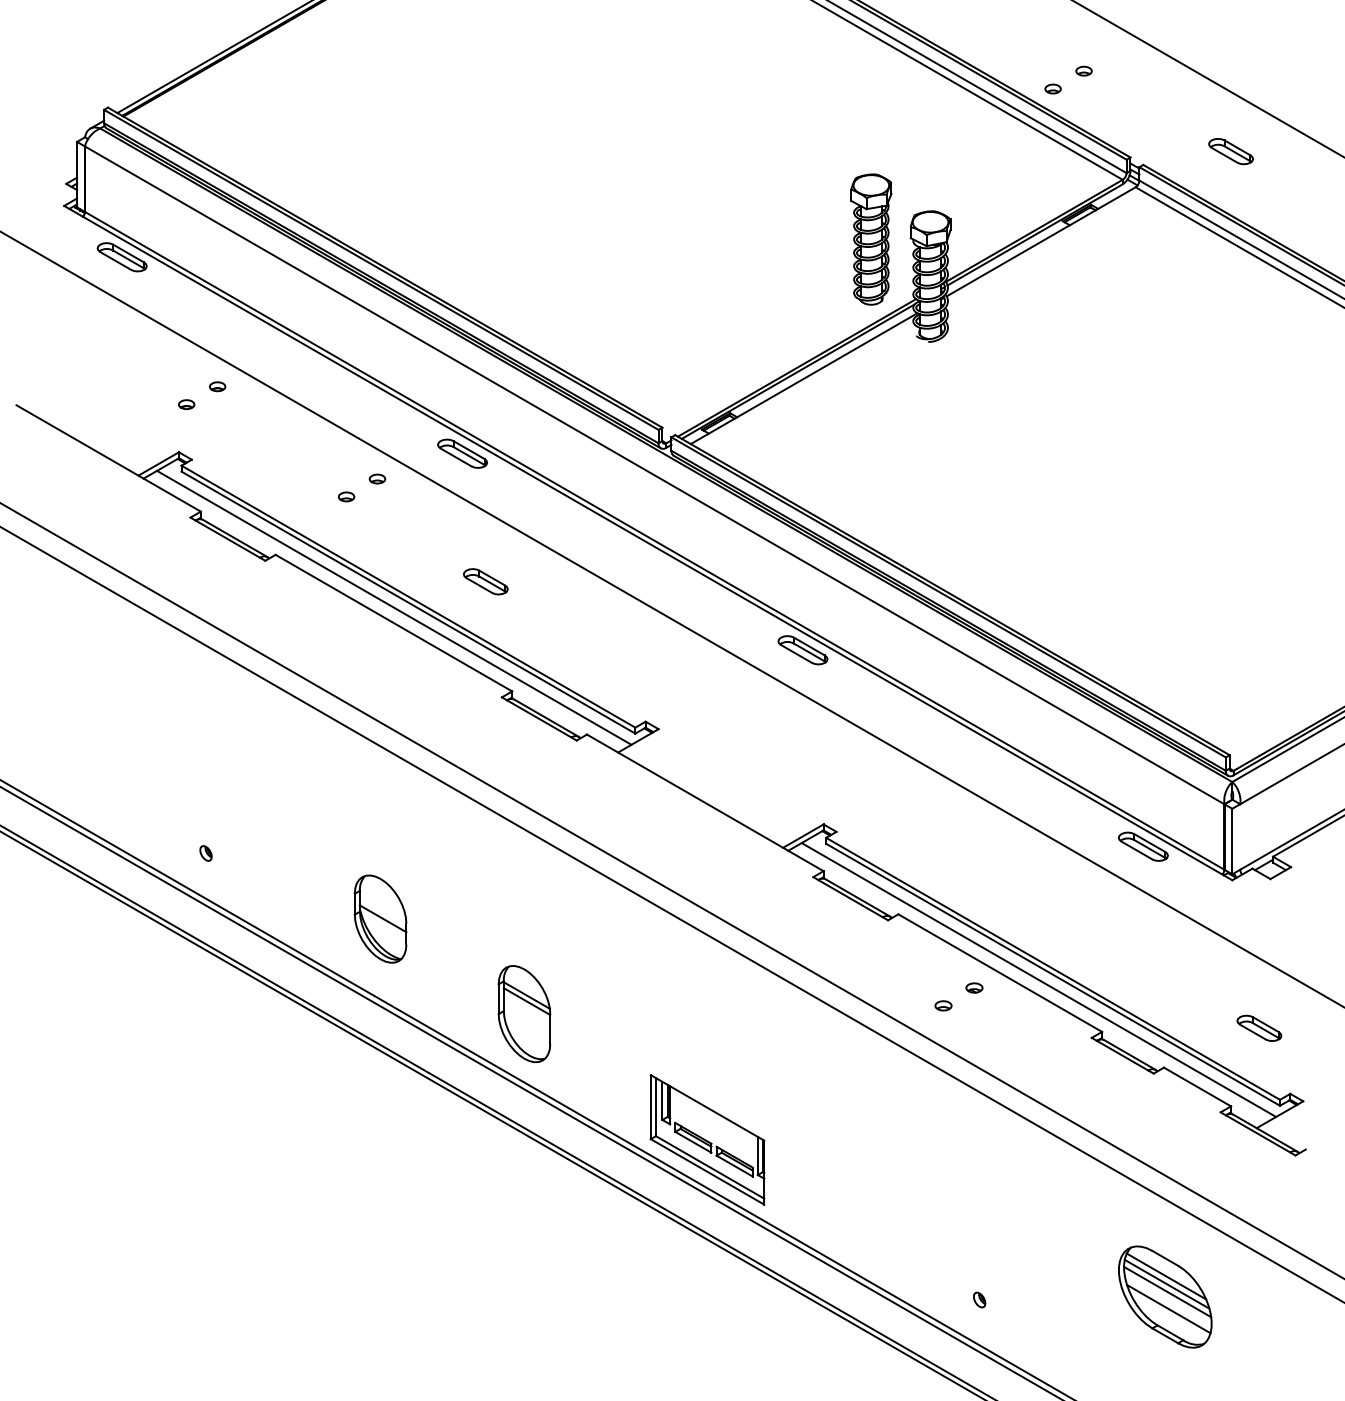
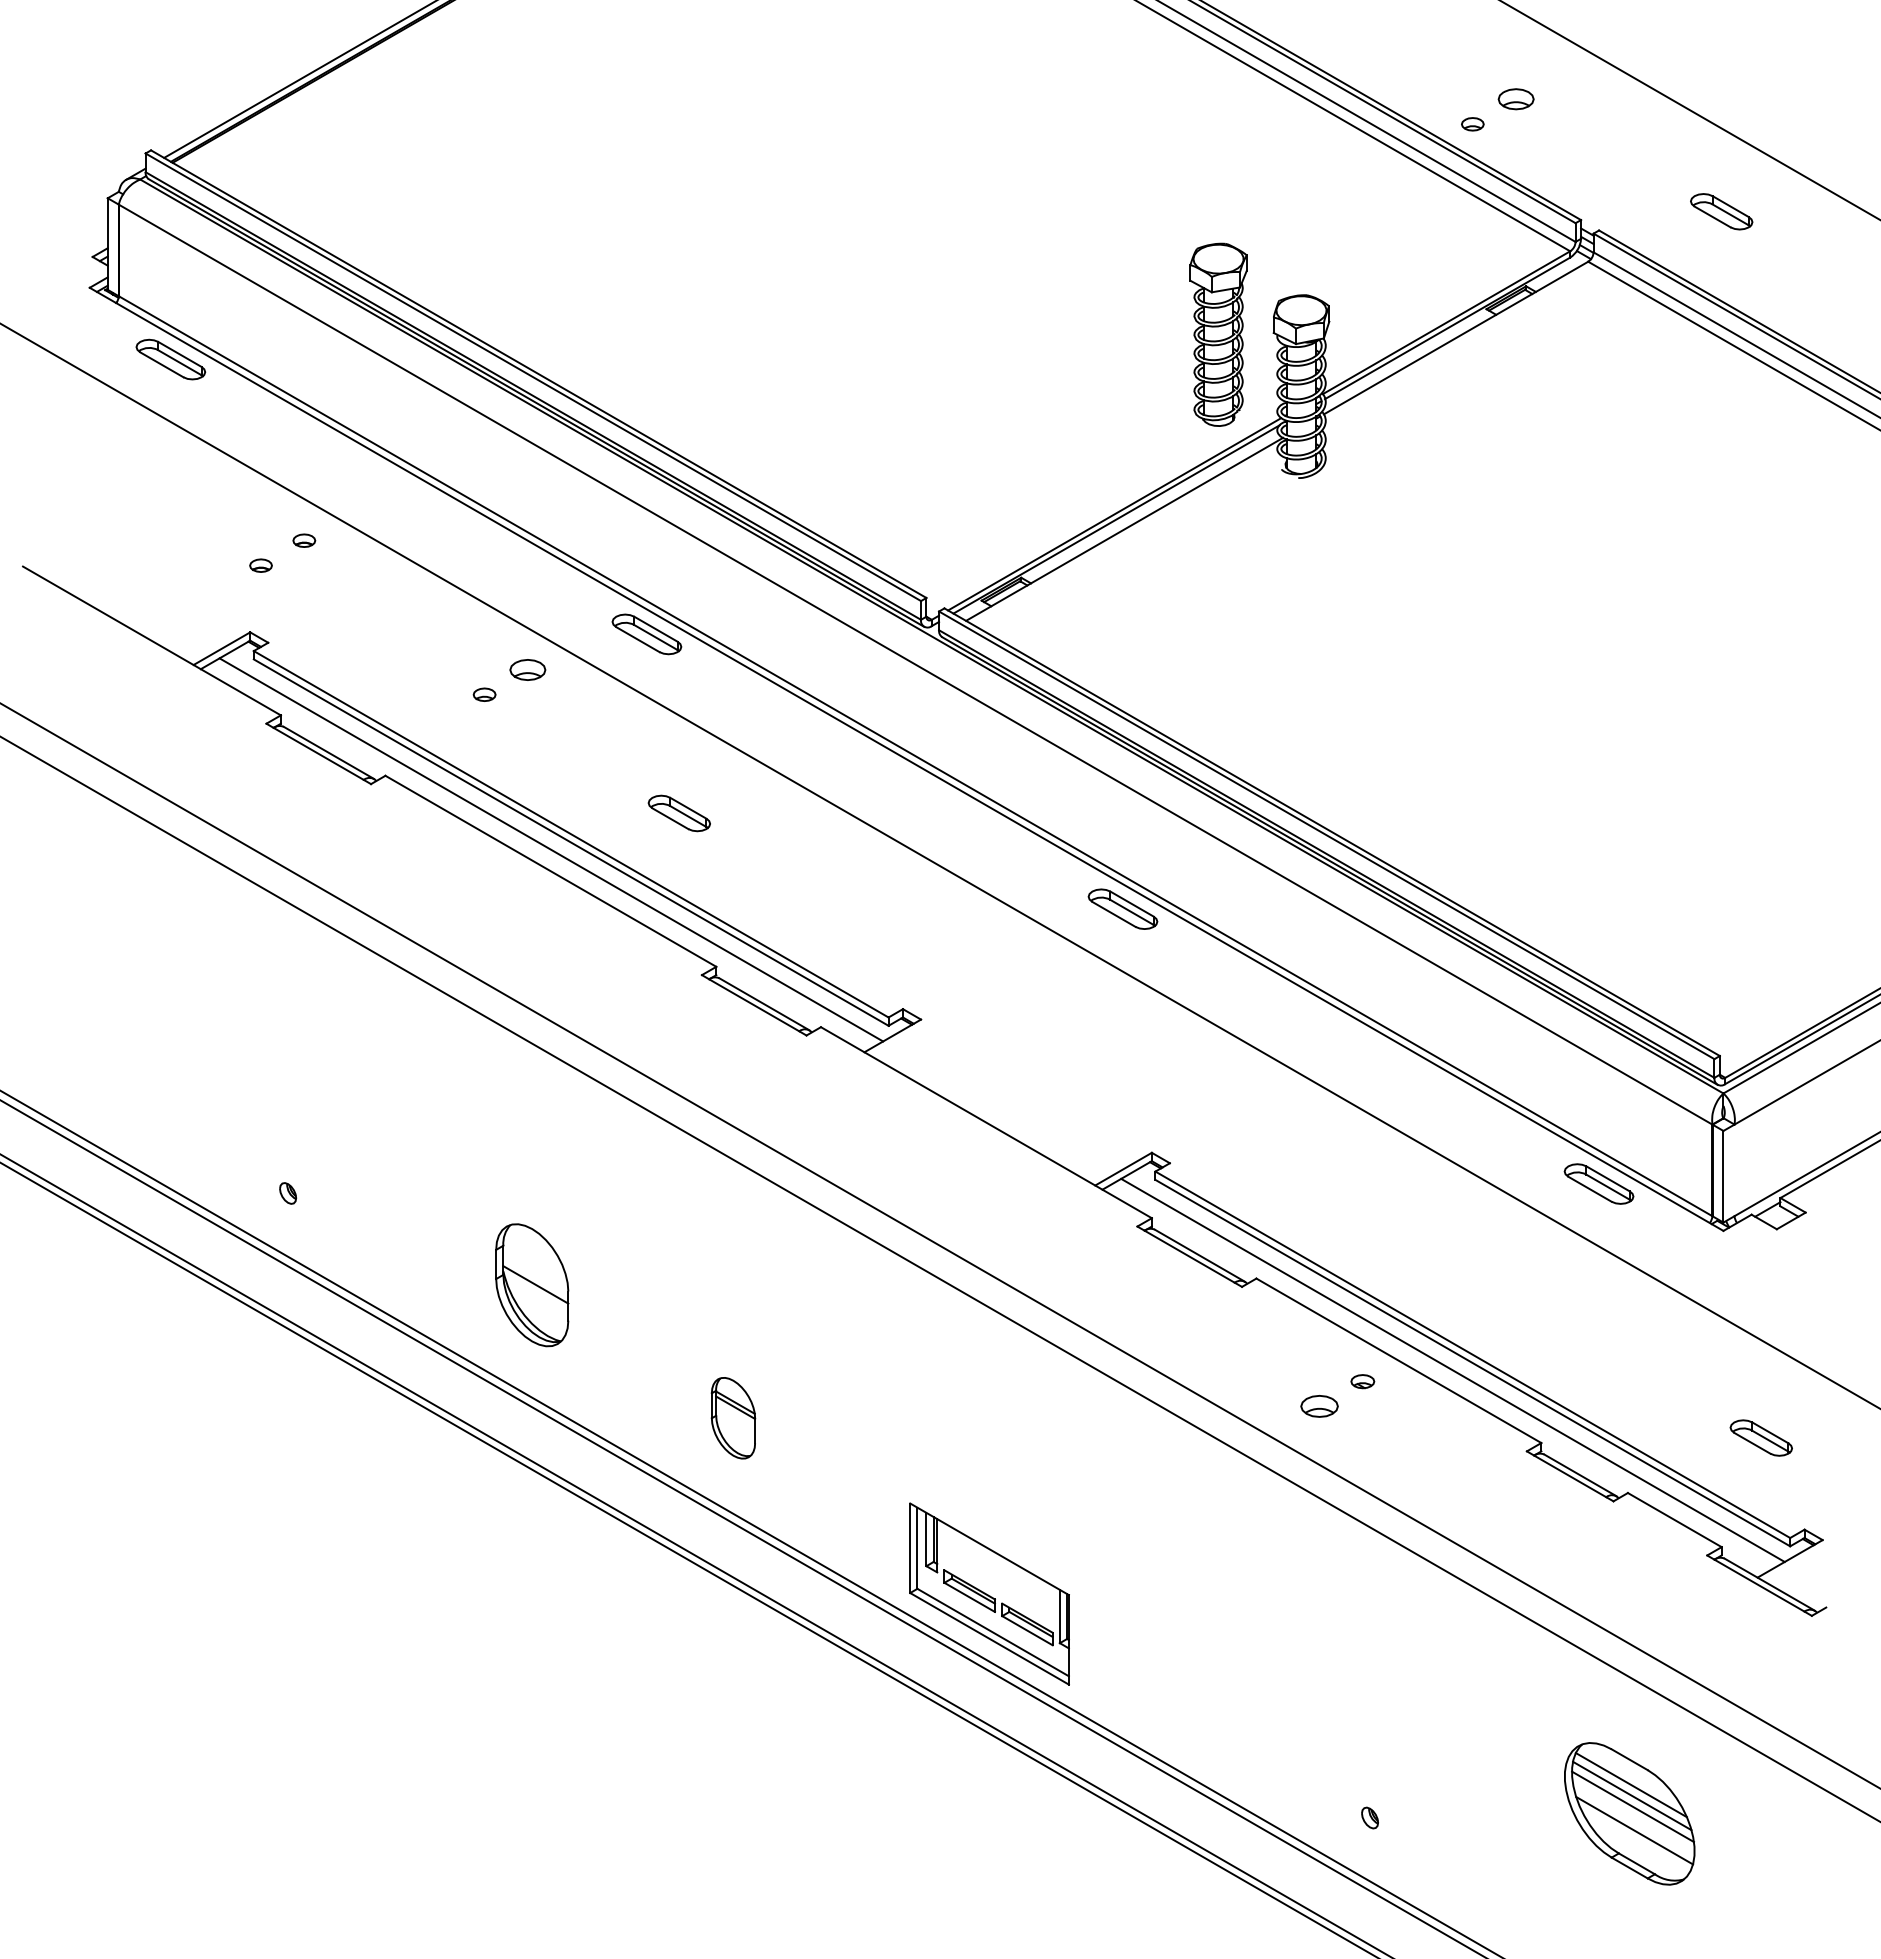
part: (1083, 71) -> (1515, 99), size x1.6
part: (377, 478) -> (527, 669), size x1.6
part: (943, 1005) -> (1319, 1406), size x1.6
part: (524, 1014) -> (733, 1418), size x0.6

